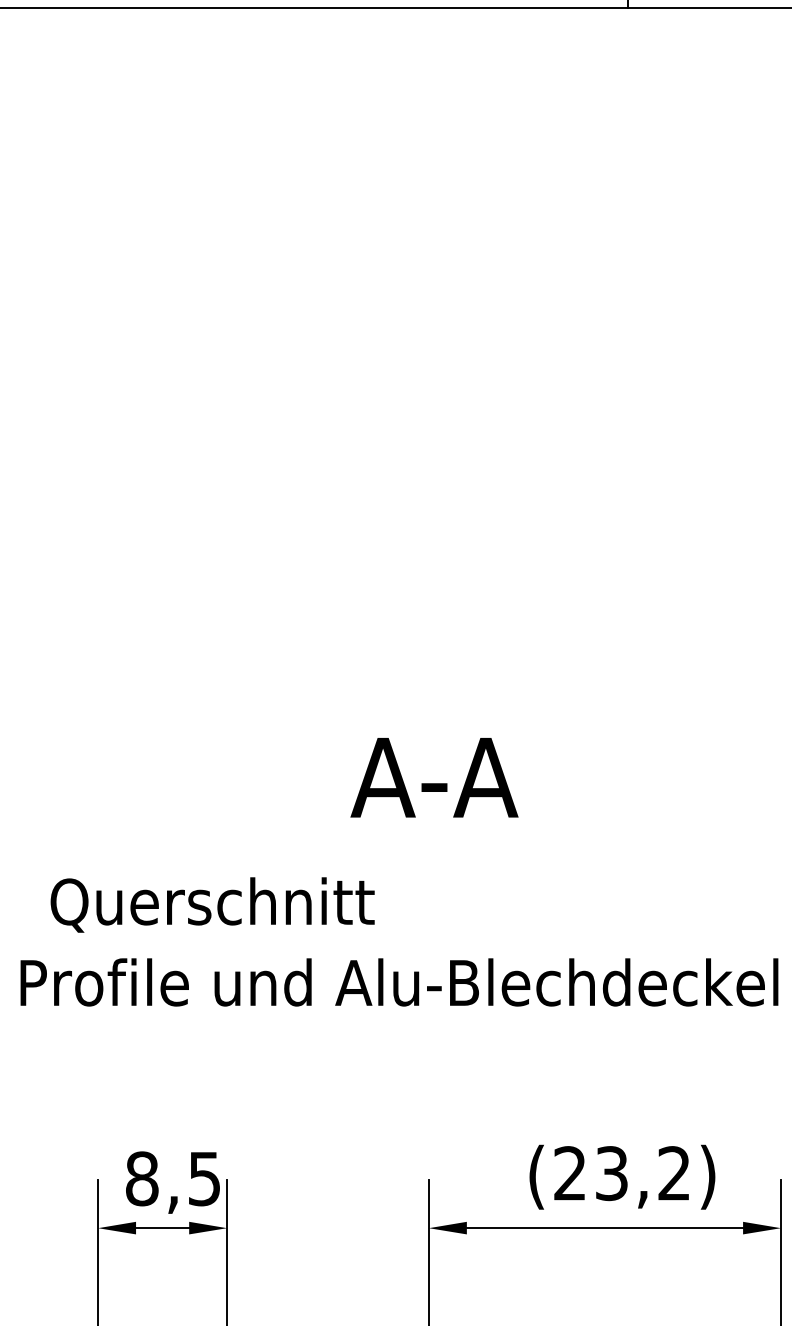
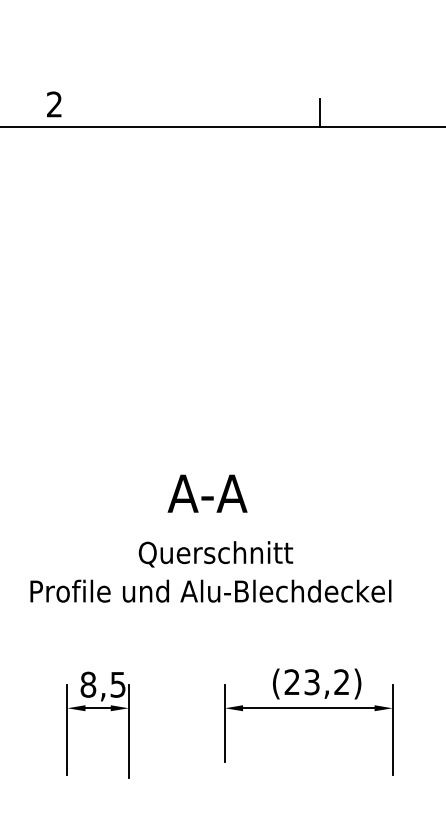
text: (434, 777) -> (207, 493), moved
text: (211, 905) -> (215, 554), moved

